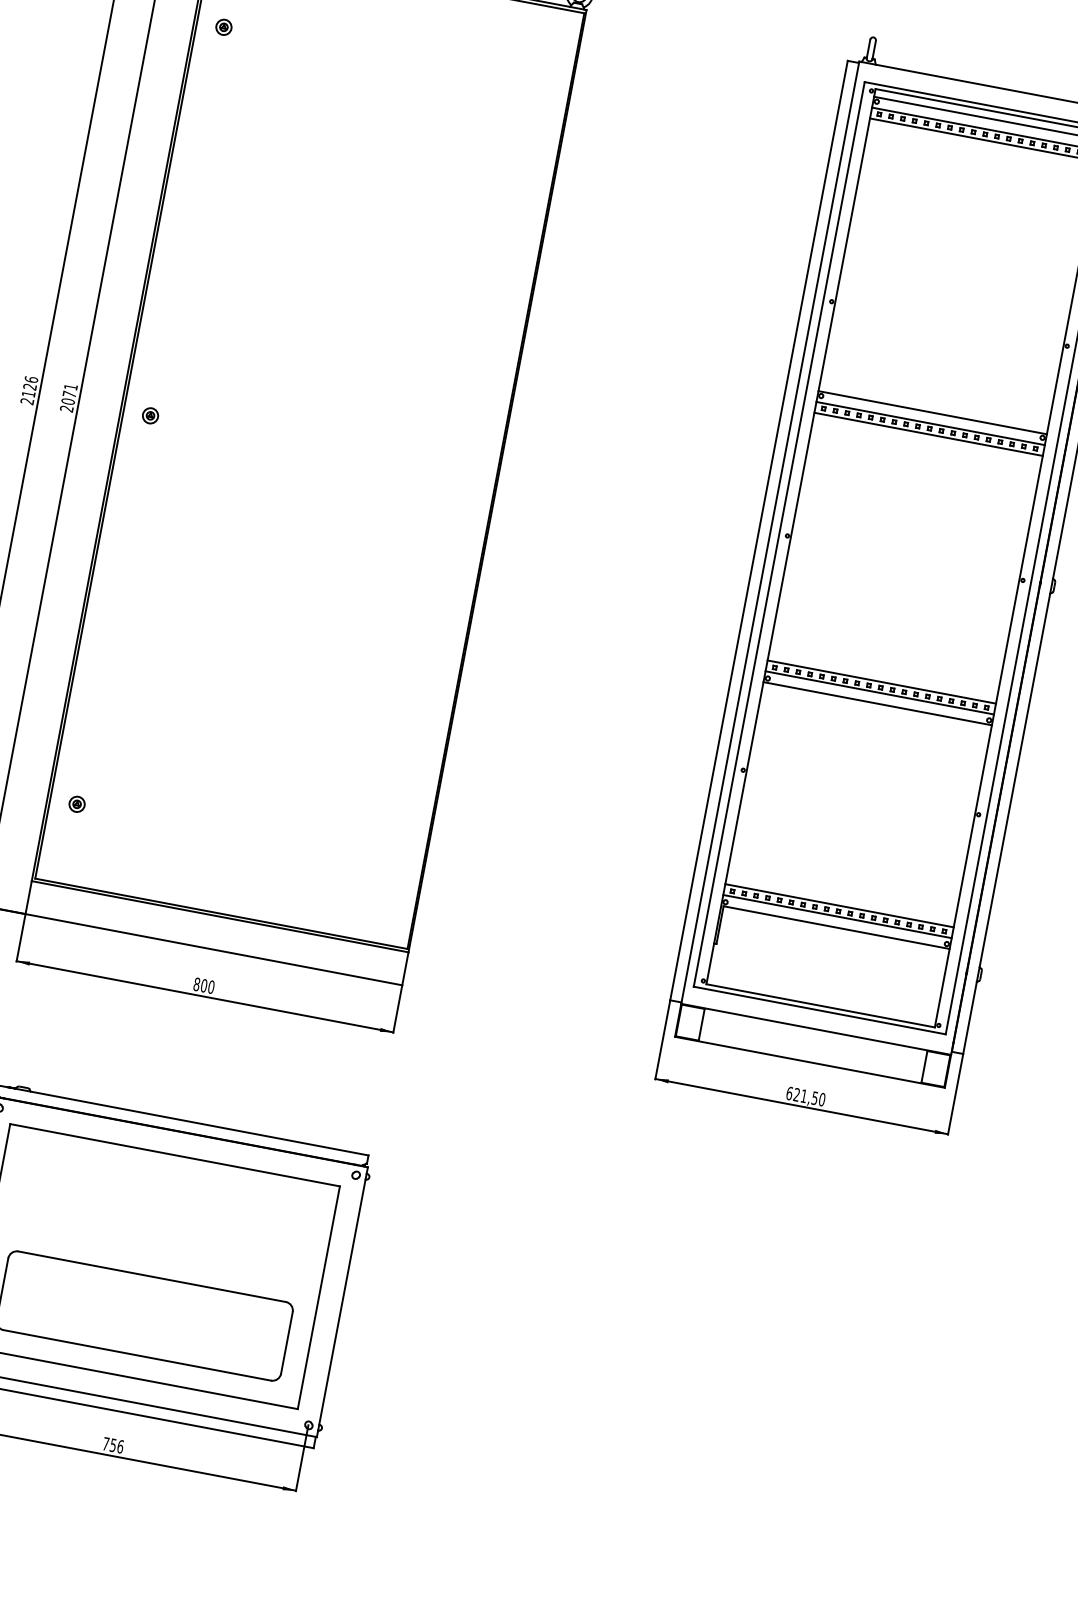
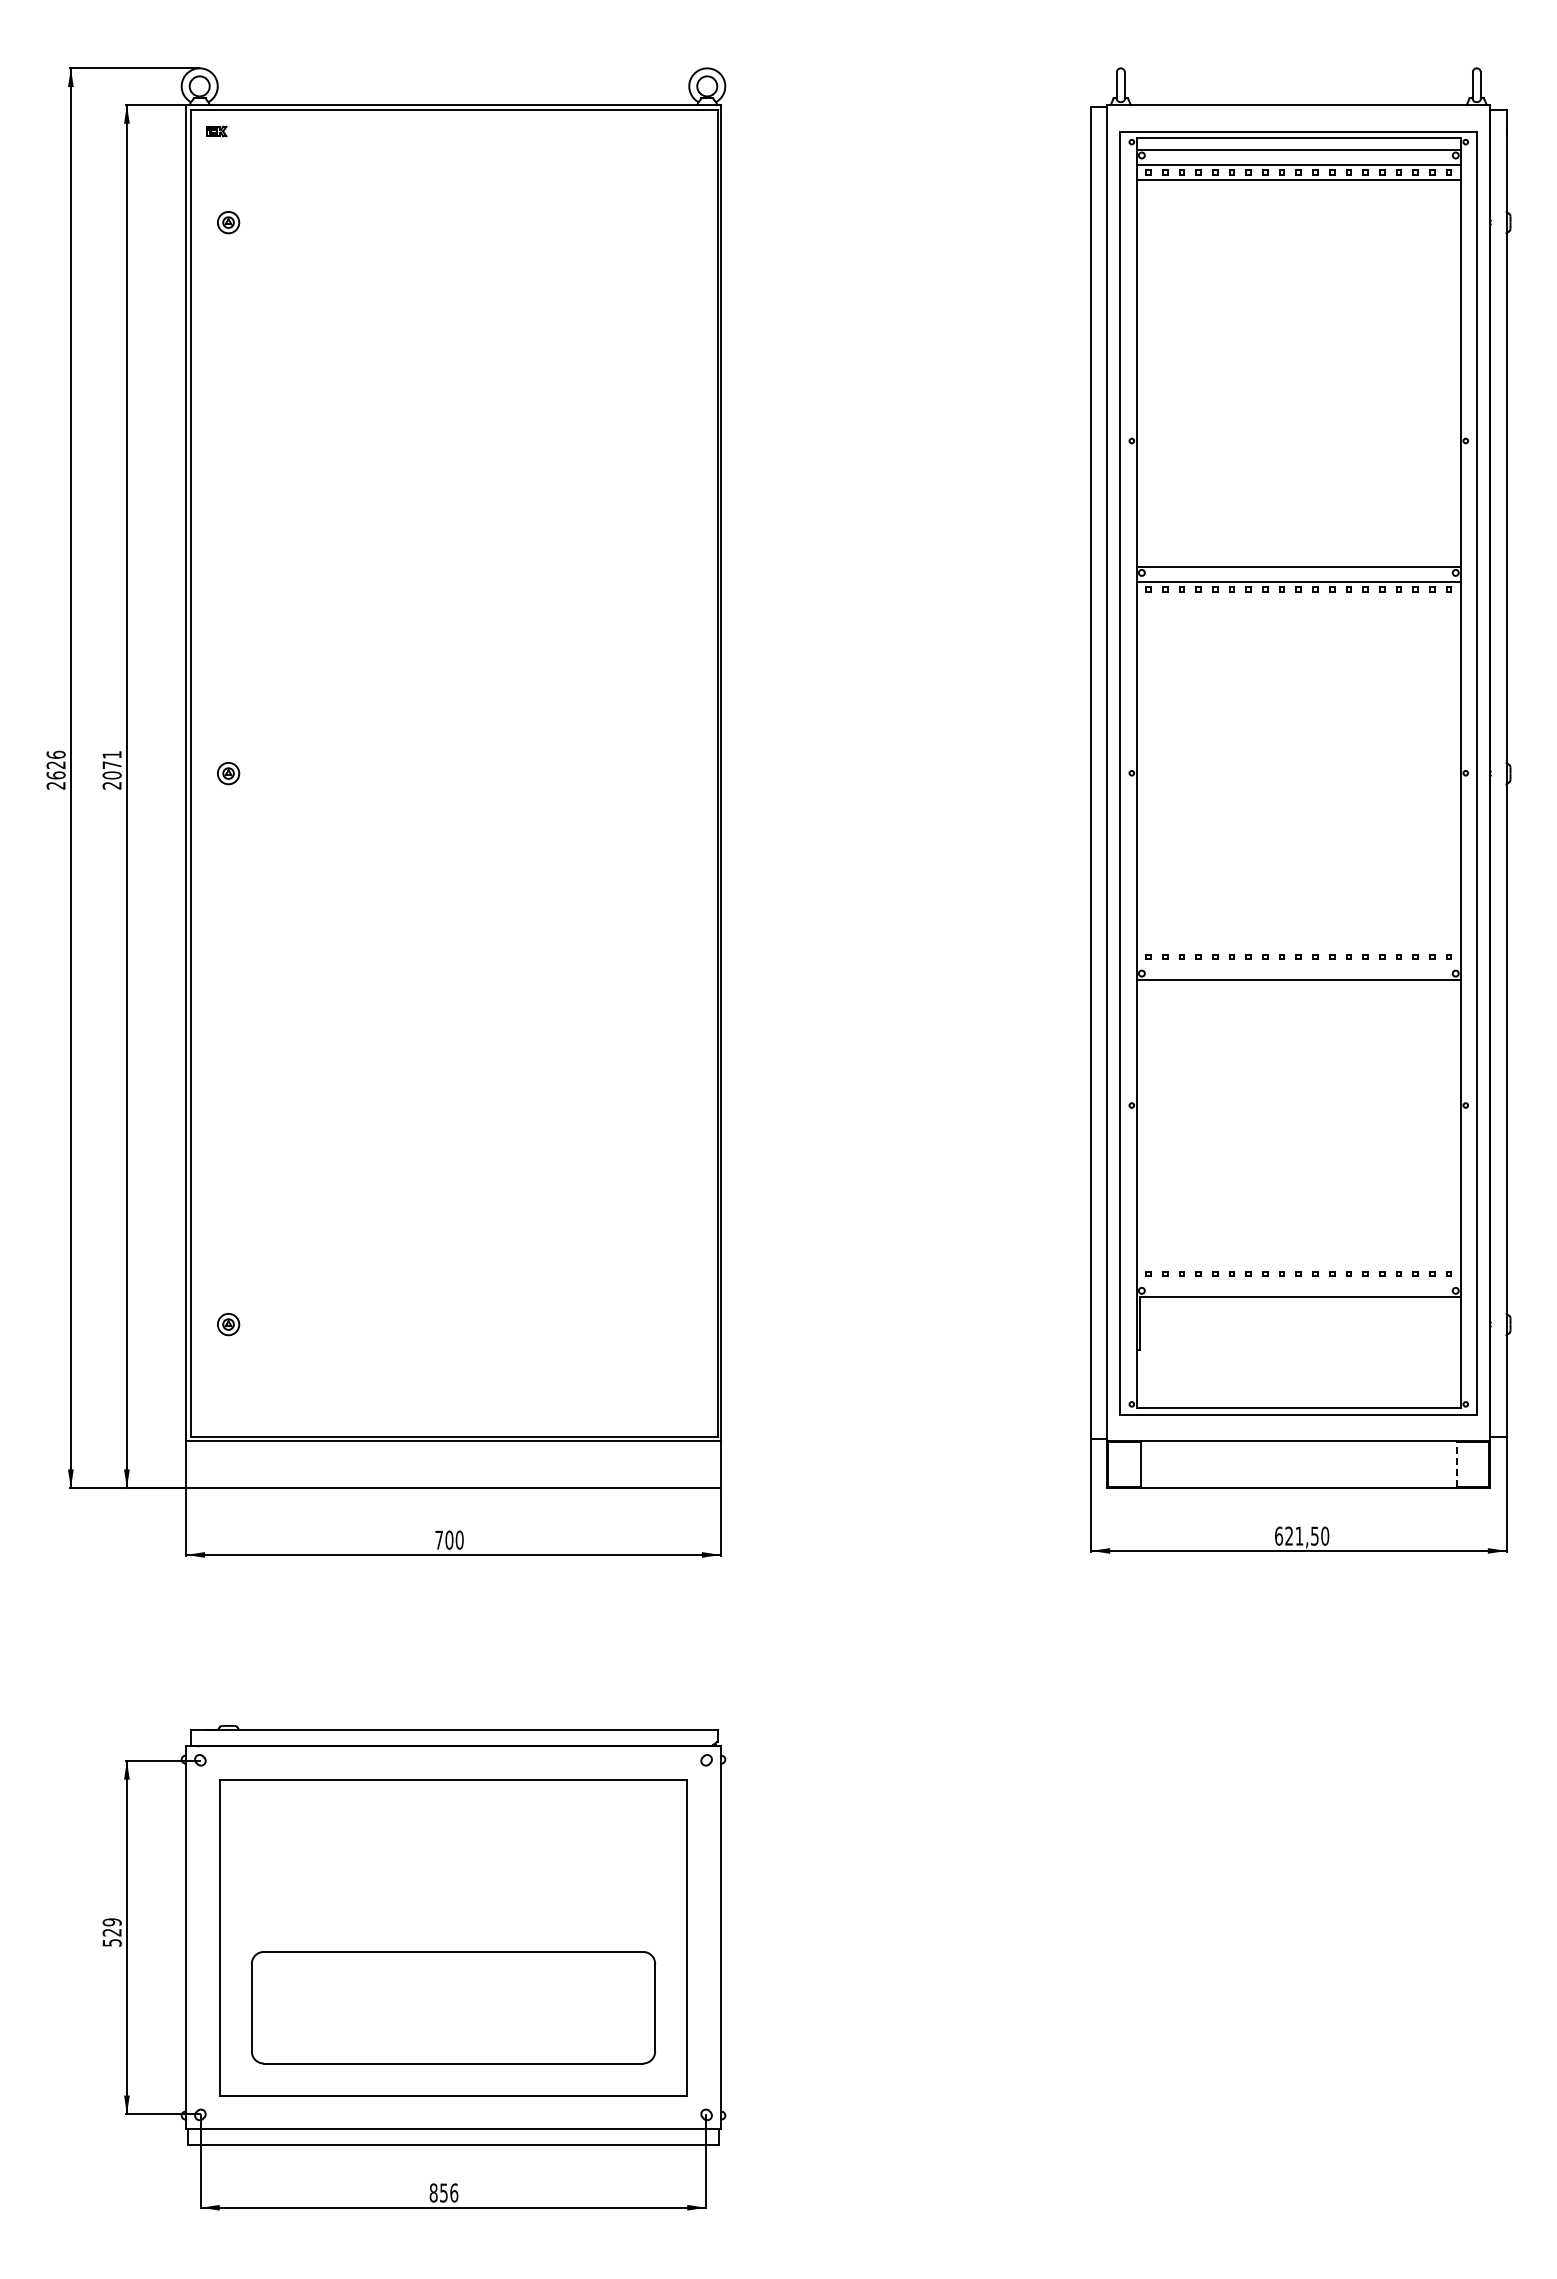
text: (28, 394) -> (55, 775), 2126 -> 2626
line: (928, 434) -> (1298, 597), removed
line: (881, 681) -> (1298, 948), removed
line: (879, 693) -> (1298, 964), removed
line: (839, 905) -> (1298, 1266), removed
line: (837, 916) -> (1298, 1281), removed
text: (197, 984) -> (439, 1539), 800 -> 700
line: (924, 1066) -> (1456, 1464), solid -> dashed
text: (105, 1443) -> (433, 2192), 756 -> 856

